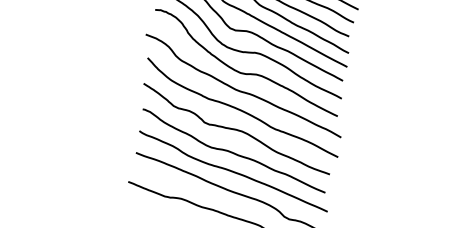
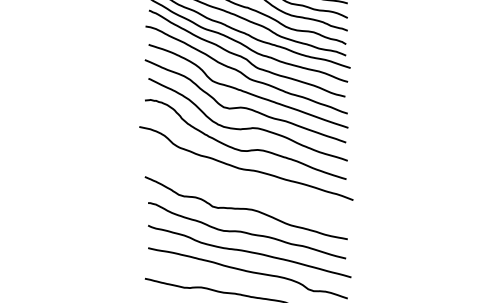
curve: (241, 109) -> (247, 187), removed

